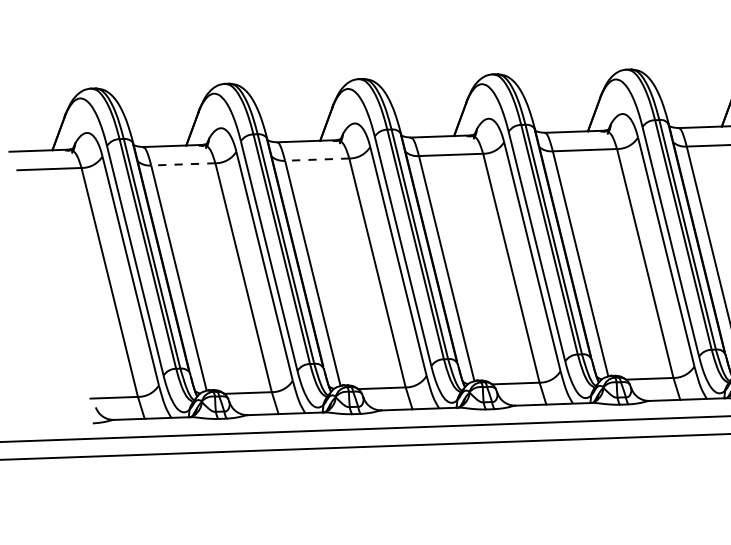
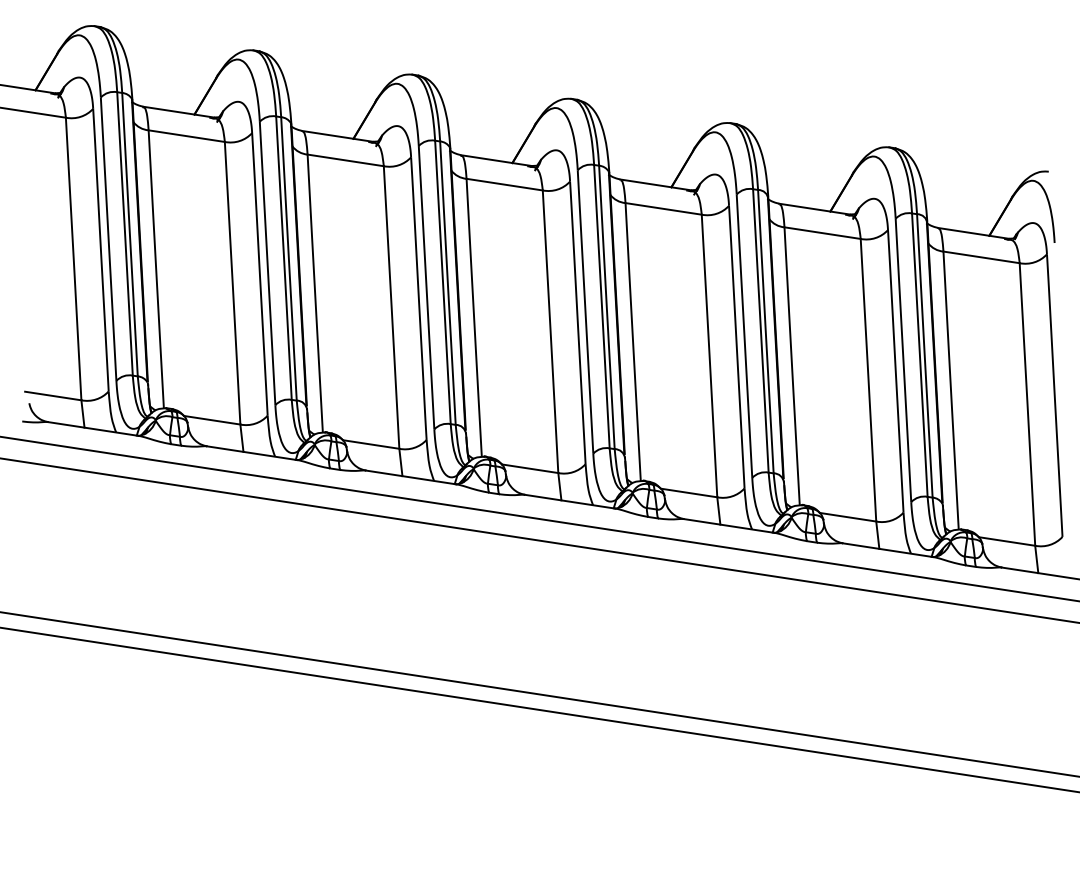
line: (317, 159) -> (345, 160), dashed -> solid
line: (183, 164) -> (186, 136), dashed -> solid

